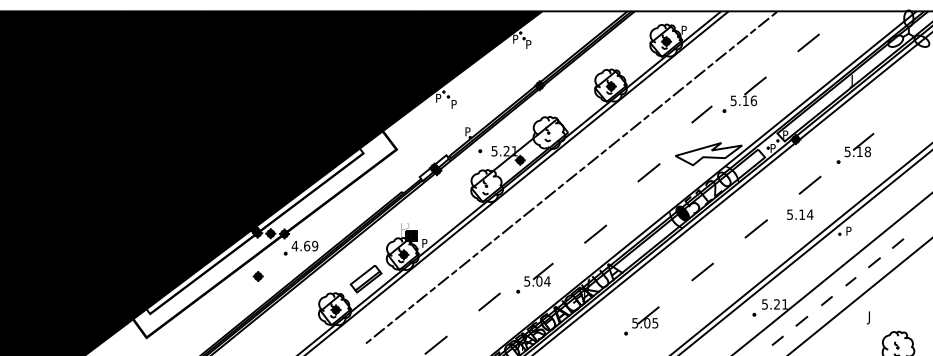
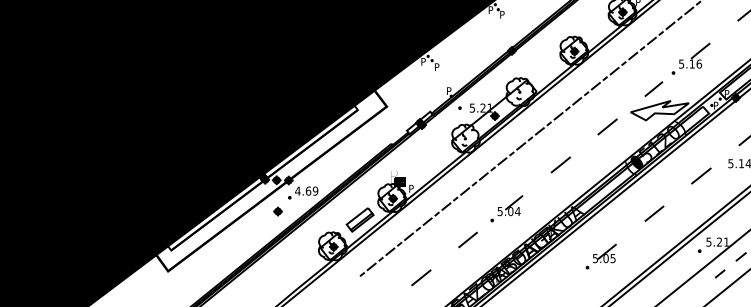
line: (701, 114) -> (653, 89), moved
line: (595, 233) -> (560, 164), moved
part: (257, 276) -> (277, 211), moved
part: (534, 277) -> (506, 208), moved

